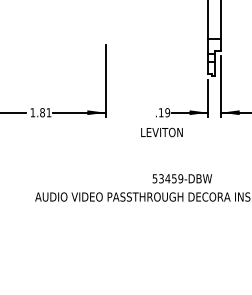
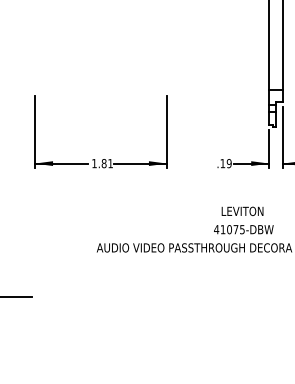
text: (161, 131) -> (242, 210), moved
text: (167, 178) -> (229, 229), 53459-DBW -> 41075-DBW

